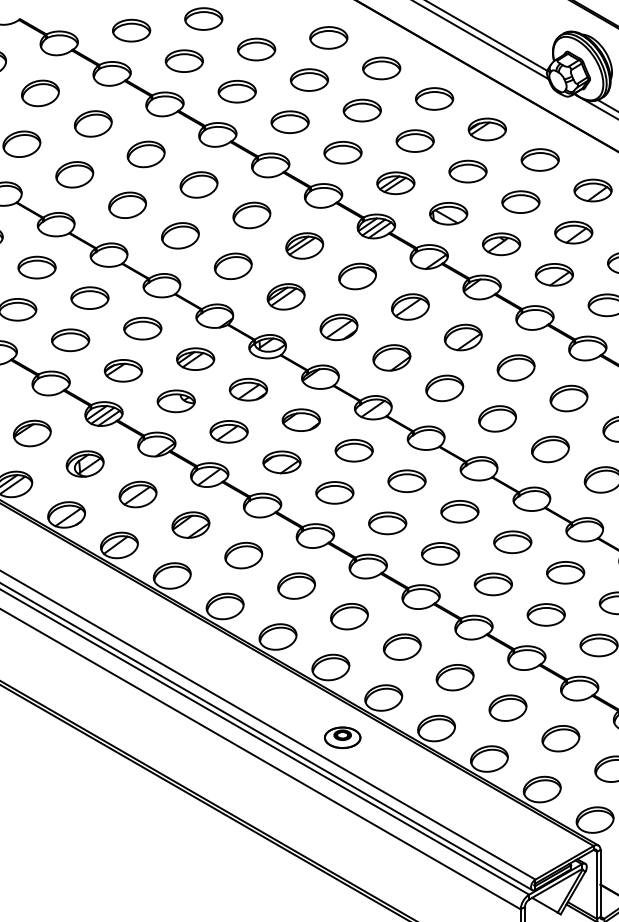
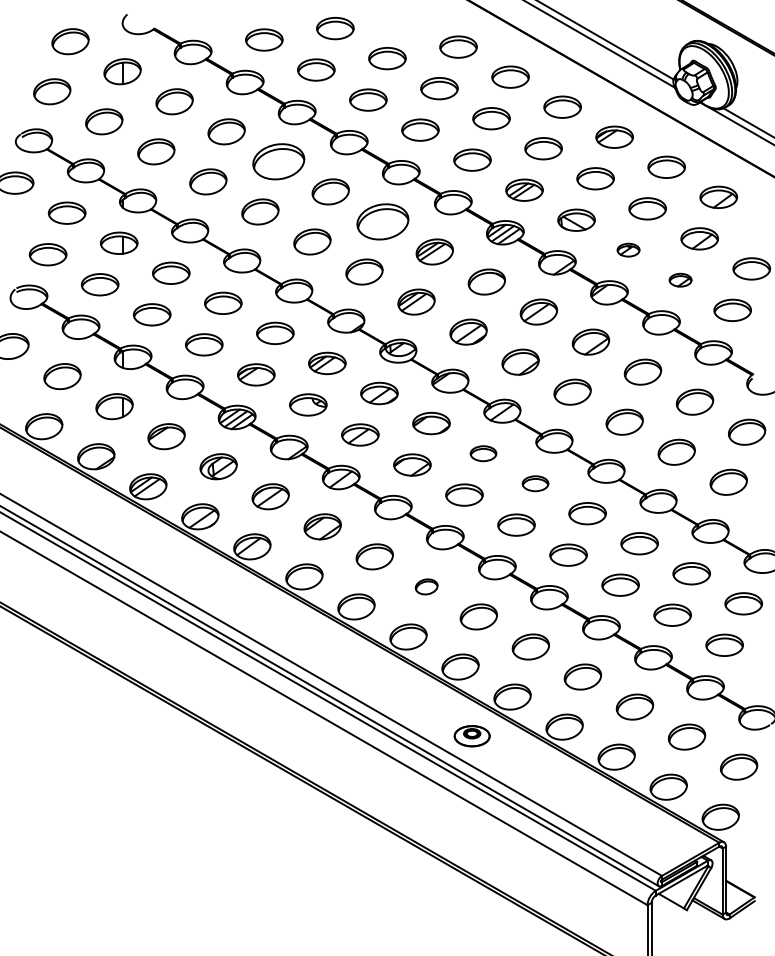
part: (145, 154) -> (278, 161), size x1.4
part: (251, 215) -> (382, 221), size x1.4
part: (501, 243) -> (628, 249), size x0.6
part: (554, 273) -> (680, 279), size x0.6
part: (354, 450) -> (483, 453), size x0.7
part: (406, 481) -> (535, 483), size x0.7
part: (296, 585) -> (426, 586), size x0.6

